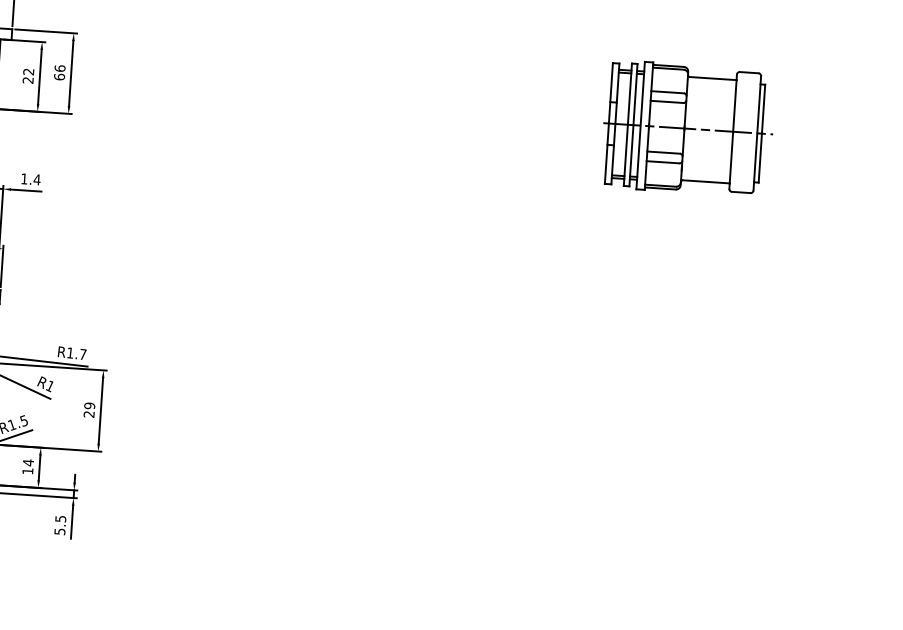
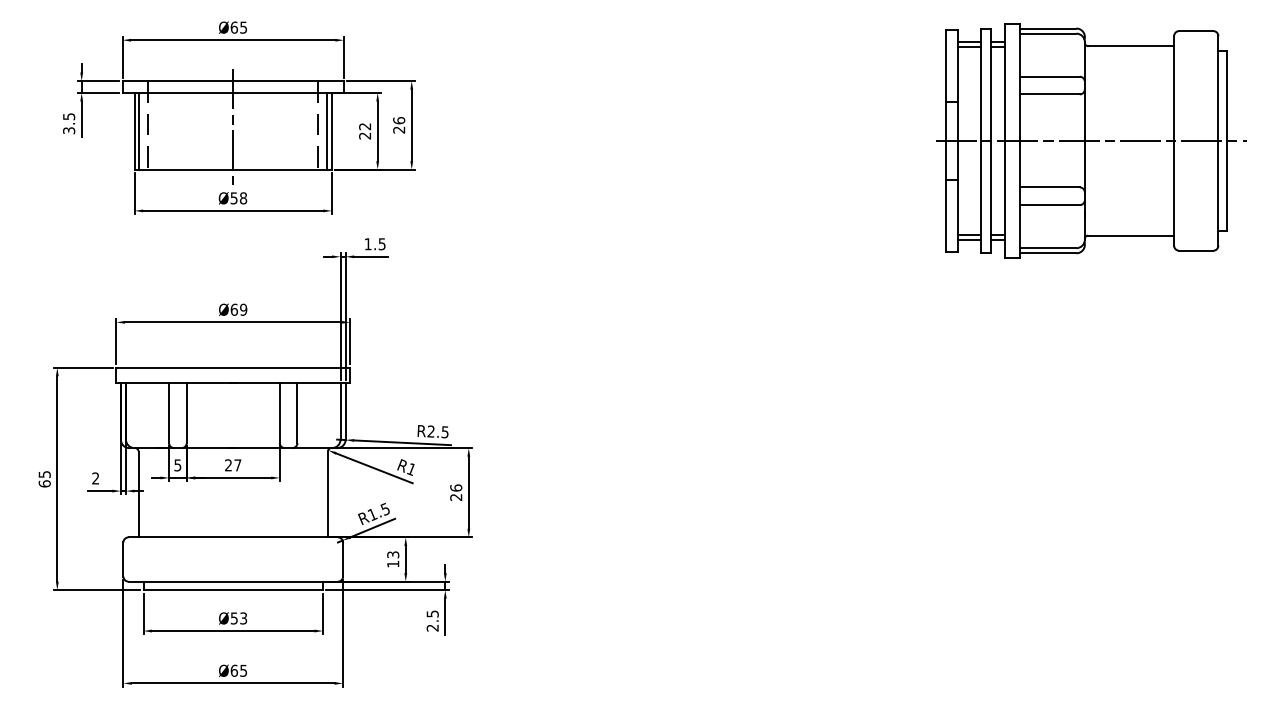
text: (59, 76) -> (399, 129), 66 -> 26
part: (688, 128) -> (1091, 140), size x1.67
text: (36, 180) -> (381, 244), 1.4 -> 1.5
text: (76, 353) -> (437, 431), R1.7 -> R2.5
text: (90, 405) -> (456, 487), 29 -> 26
text: (28, 462) -> (393, 554), 14 -> 13
text: (59, 531) -> (432, 627), 5.5 -> 2.5

